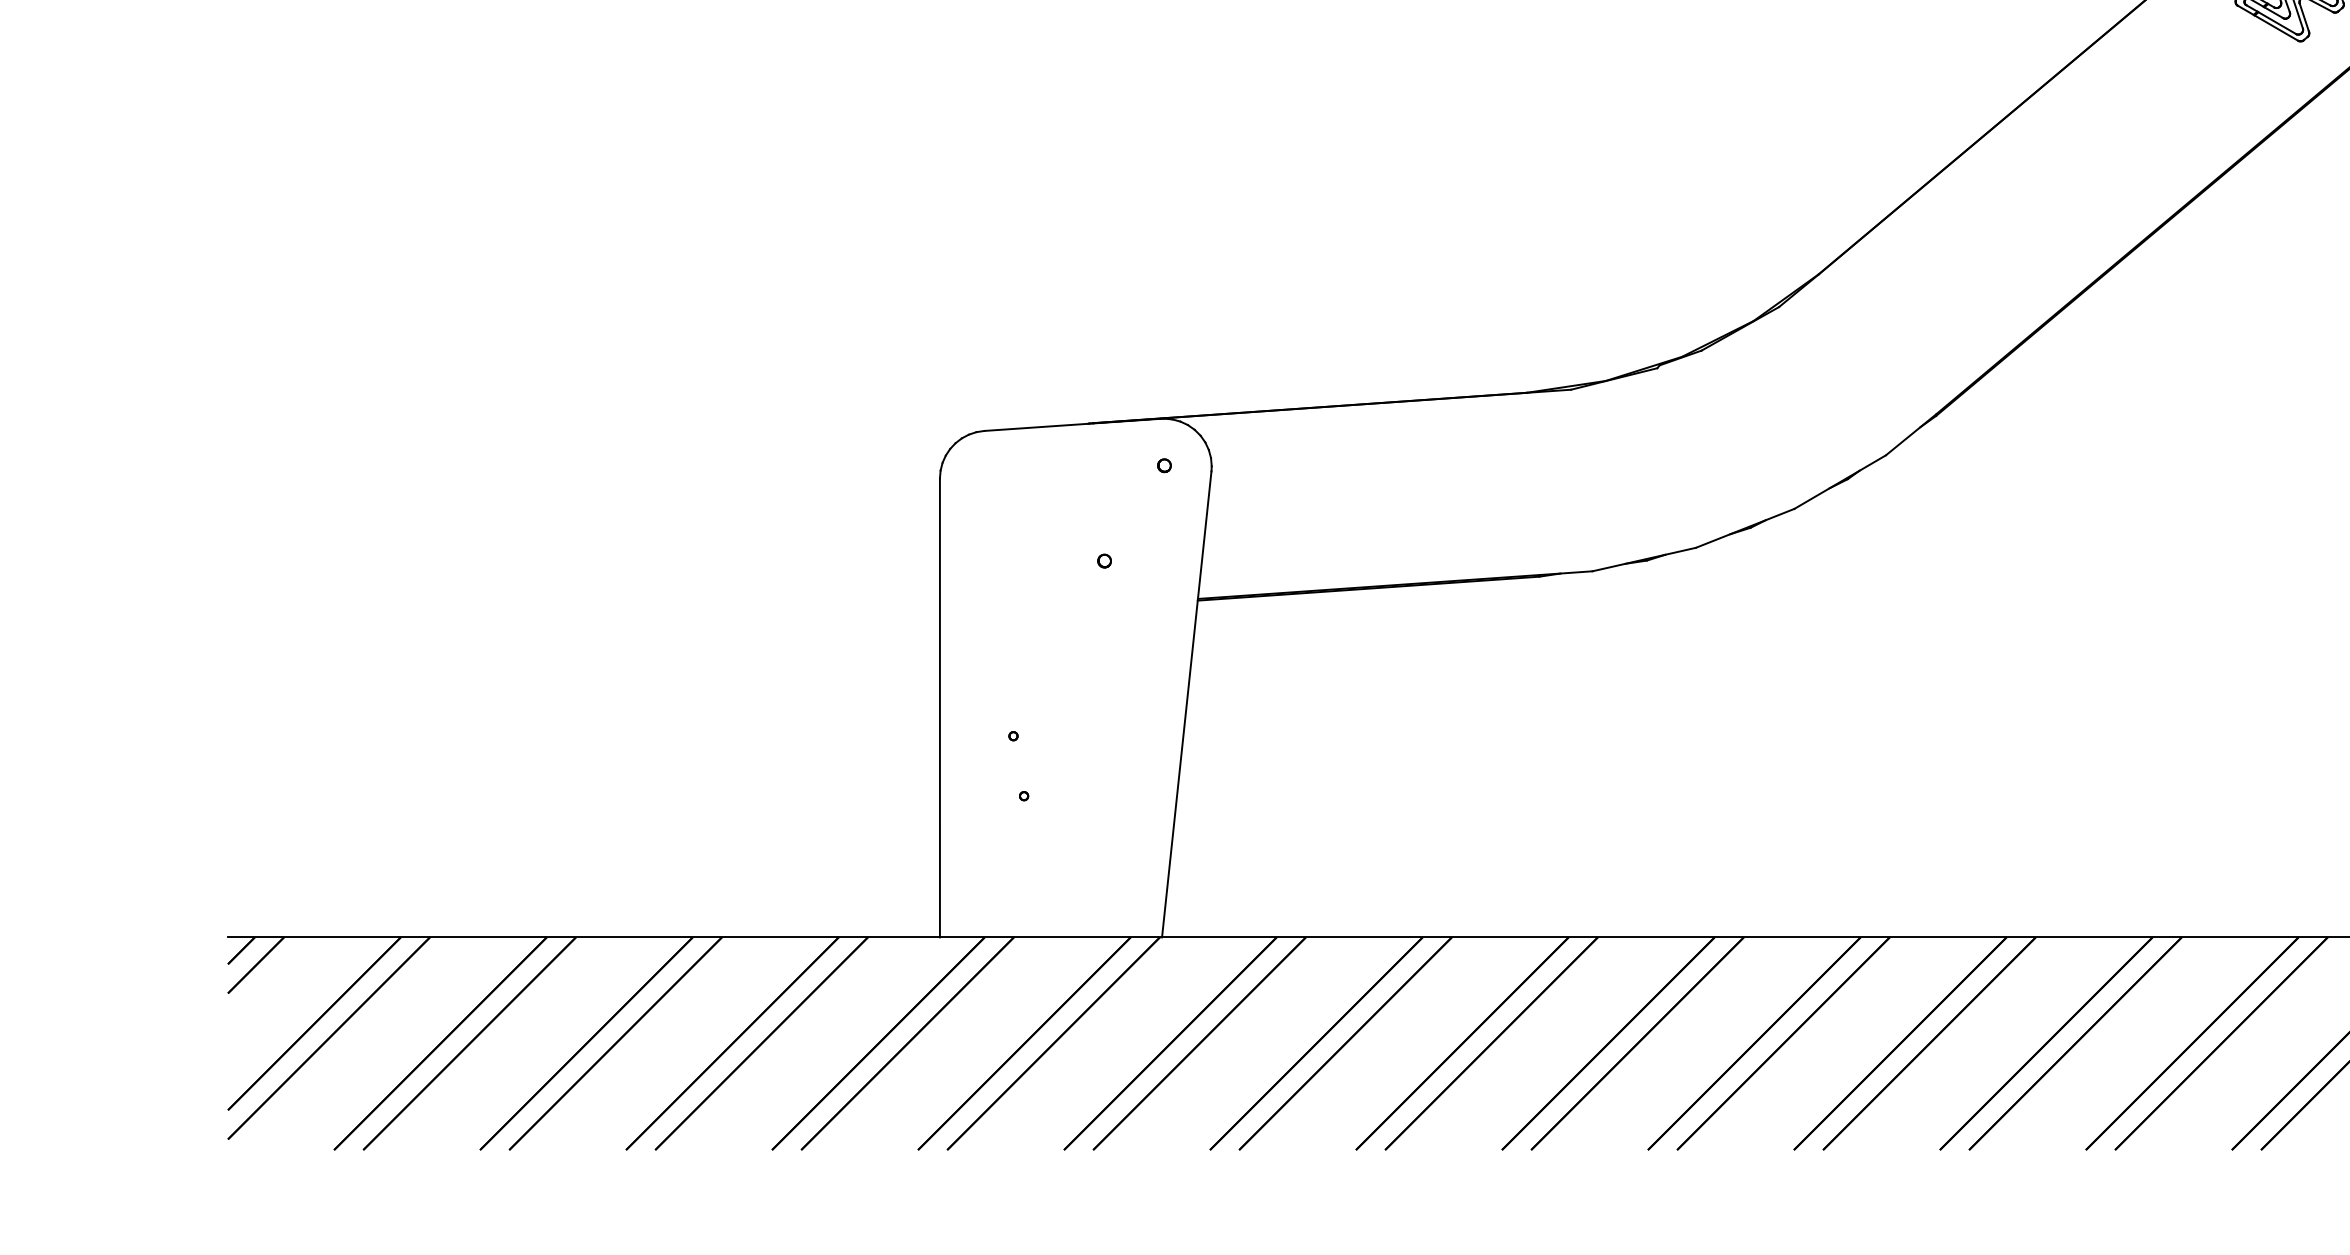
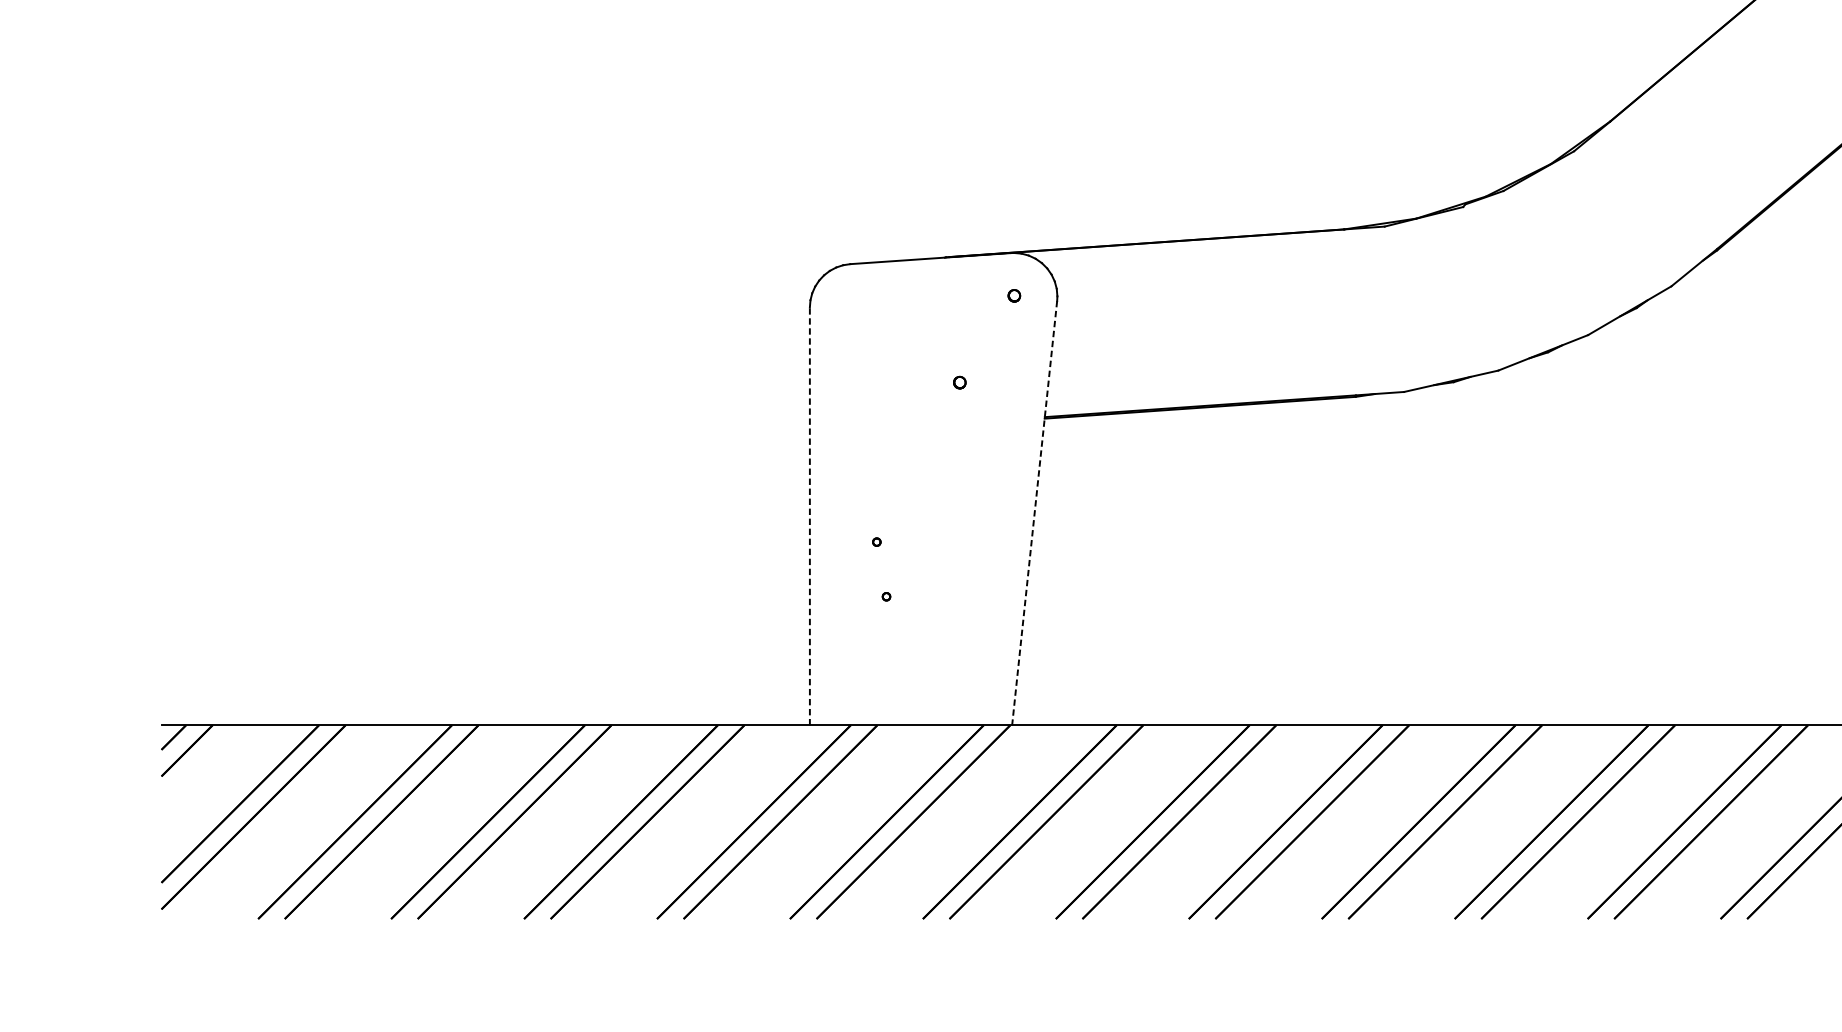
line: (1186, 704) -> (1034, 513), solid -> dashed
line: (939, 707) -> (809, 516), solid -> dashed

